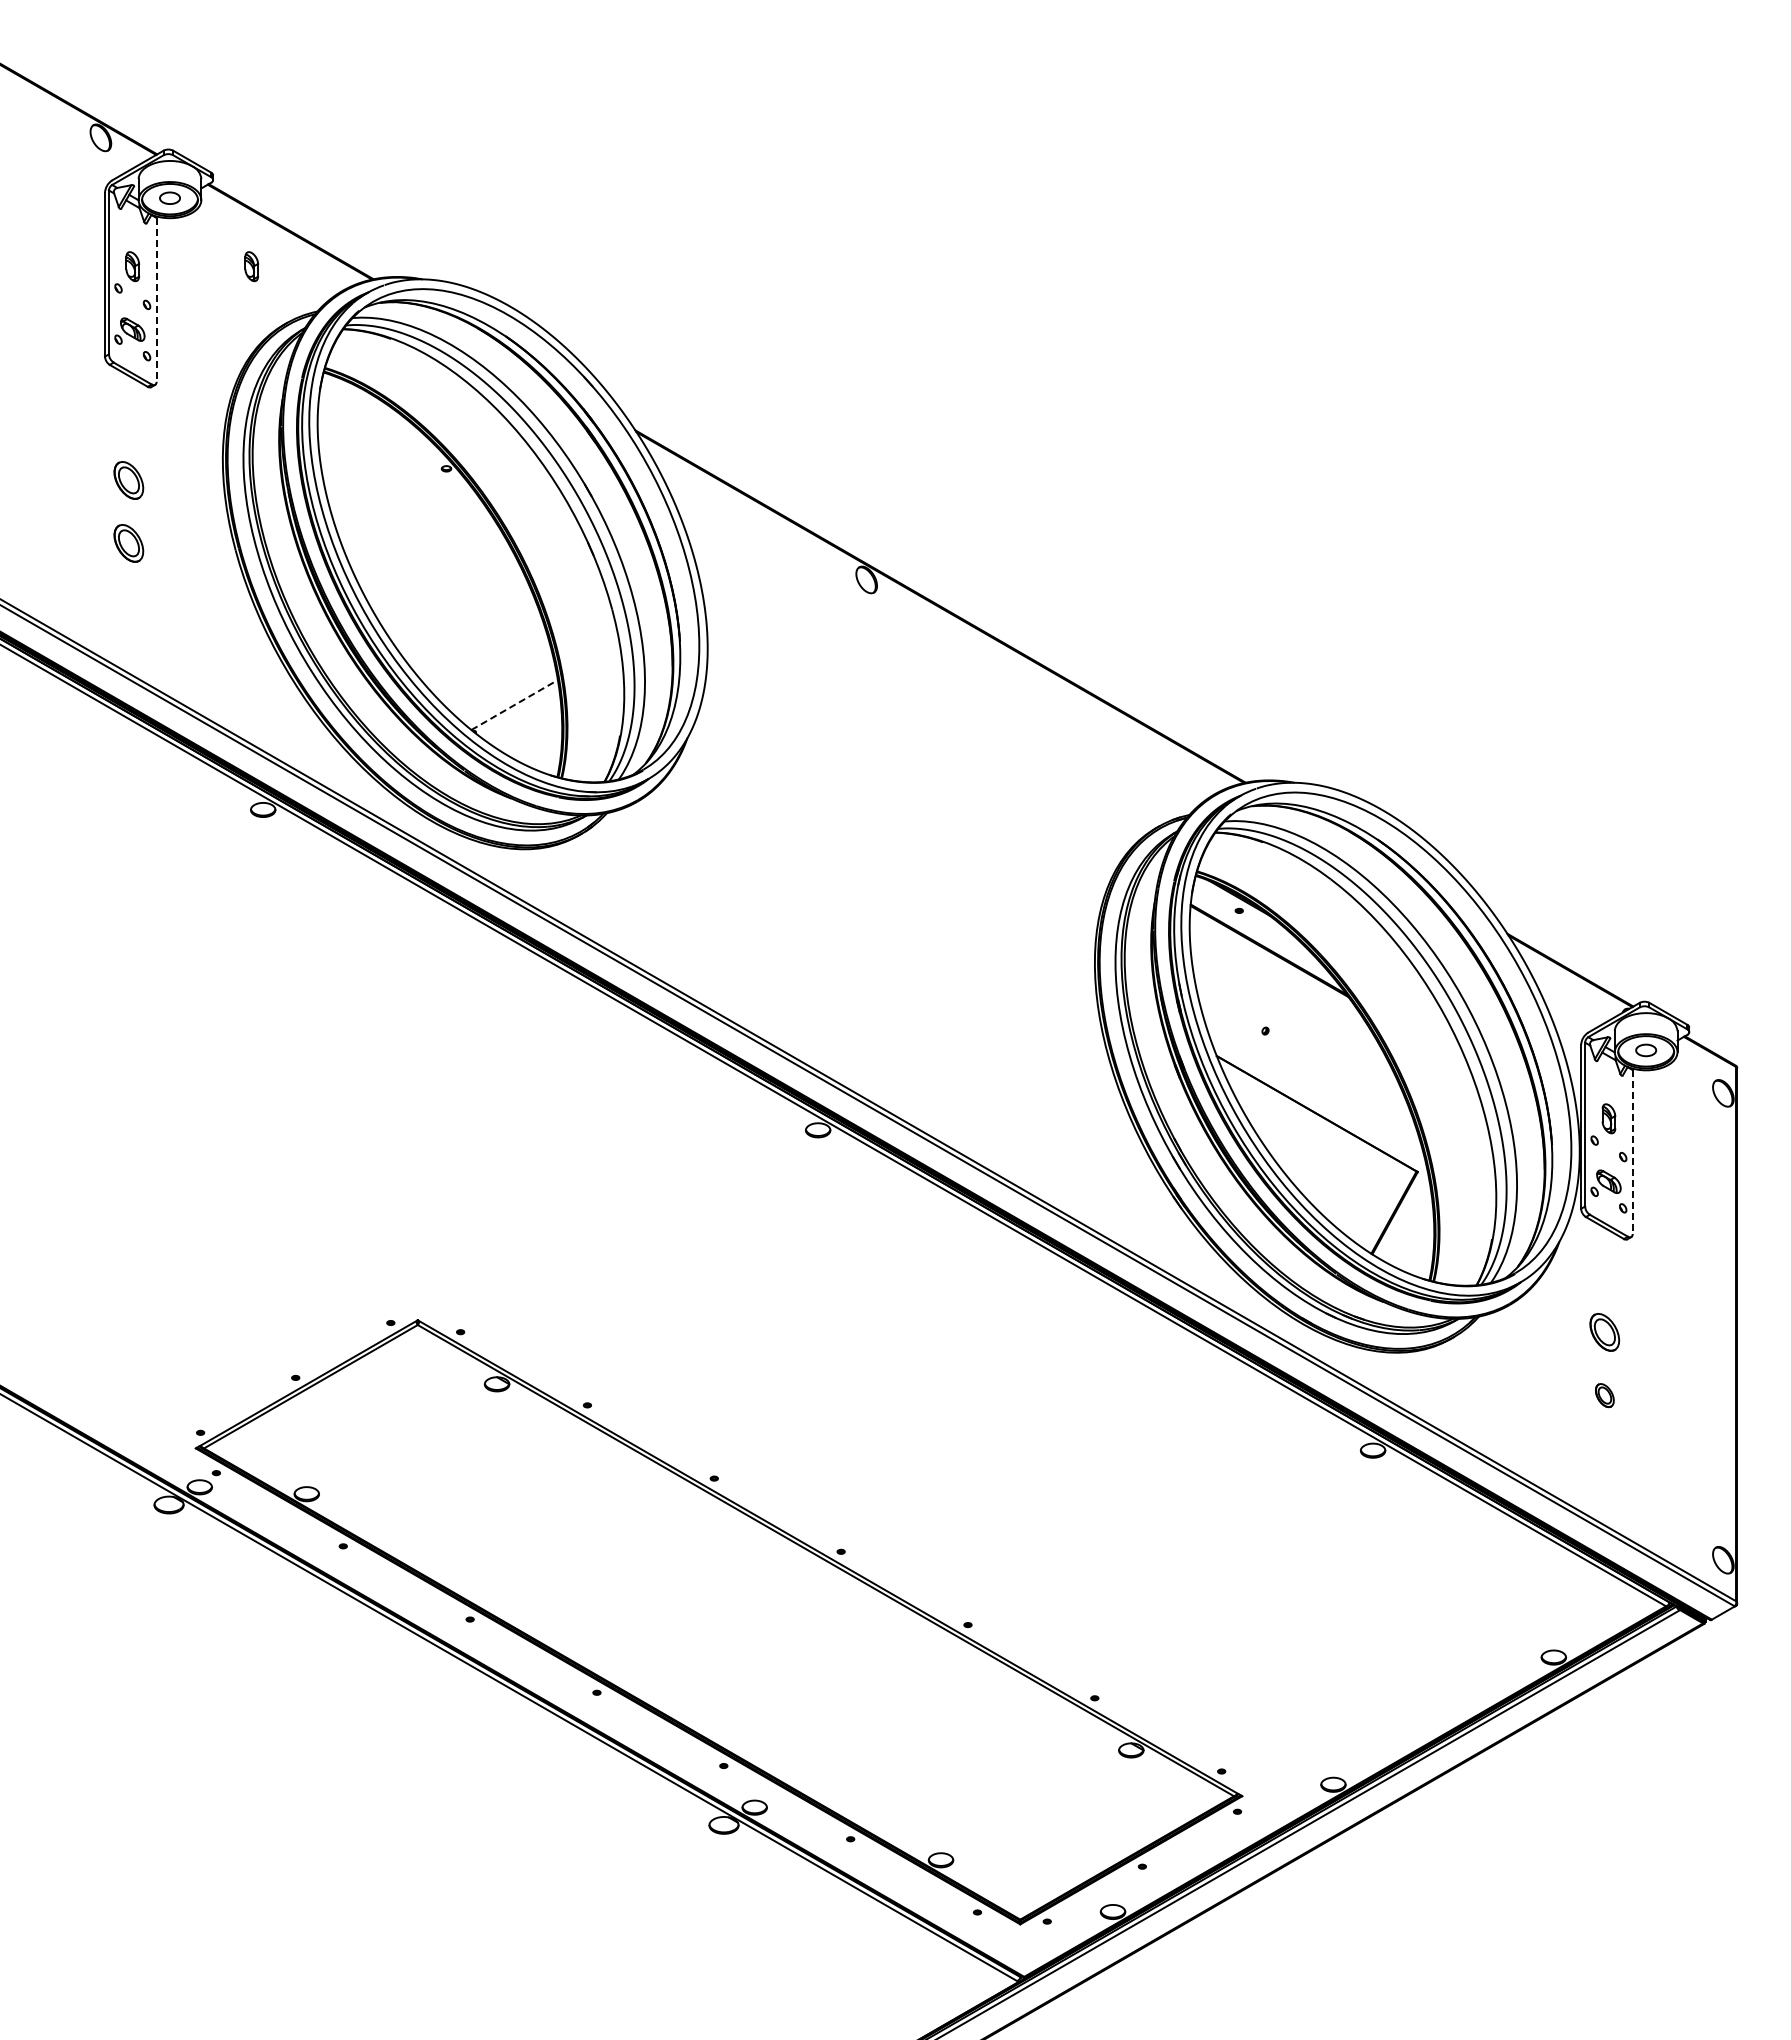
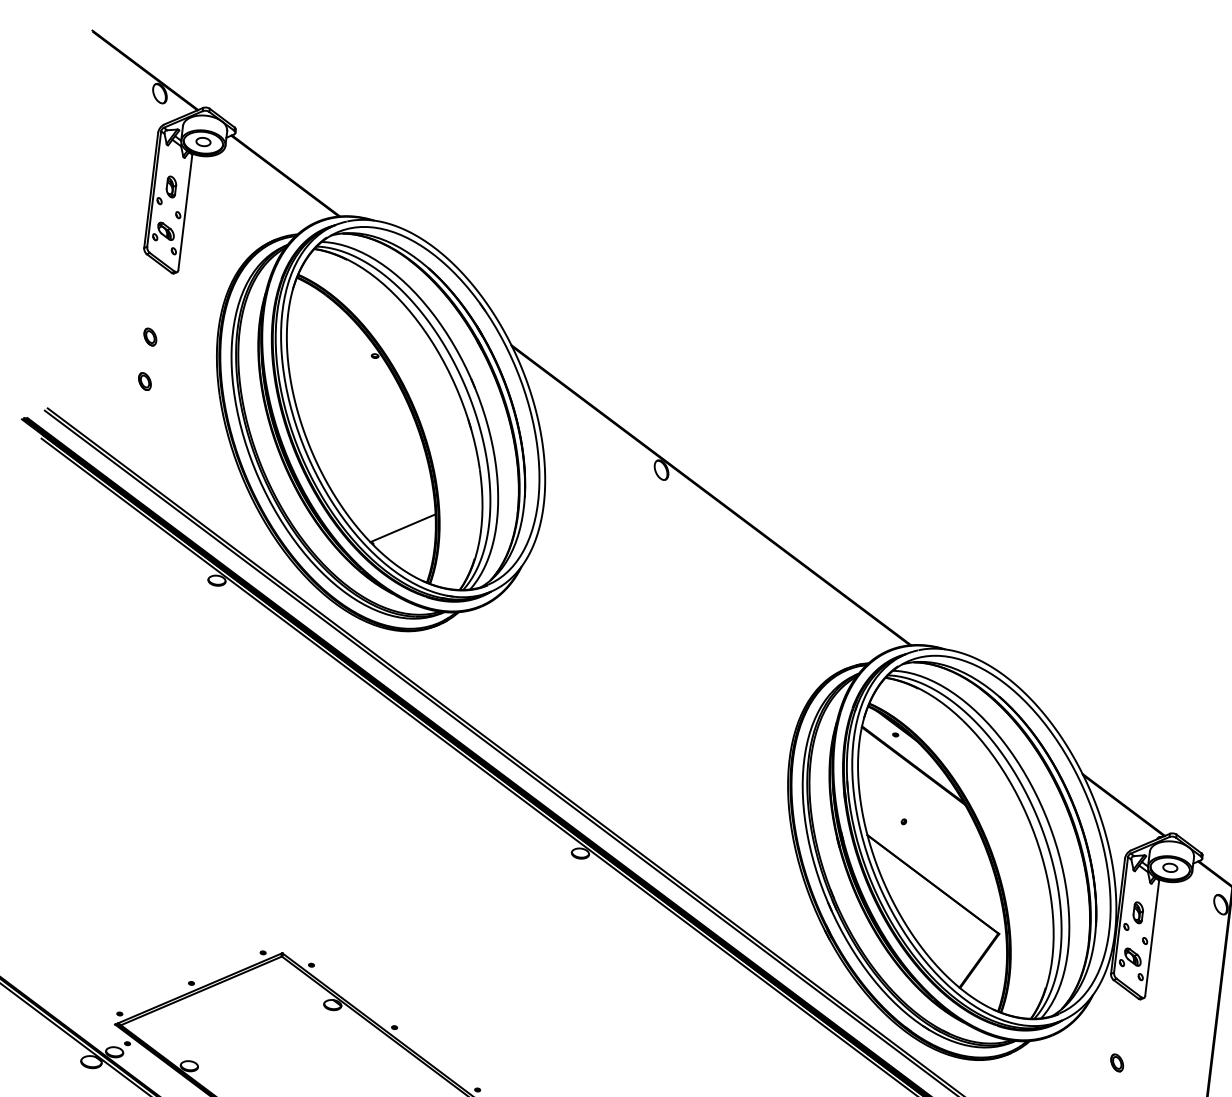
part: (251, 266) -> (255, 197), removed
line: (156, 299) -> (185, 212), dashed -> solid
part: (128, 479) -> (150, 336), size x0.62
part: (128, 543) -> (144, 381), size x0.62
line: (514, 705) -> (402, 528), dashed -> solid
line: (1632, 1152) -> (1152, 938), dashed -> solid
part: (1604, 1332) -> (1116, 1062), size x0.62

